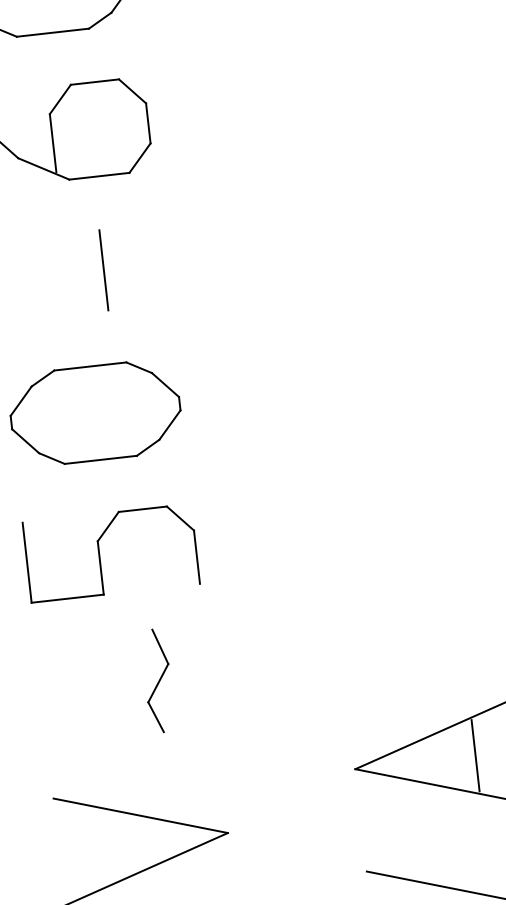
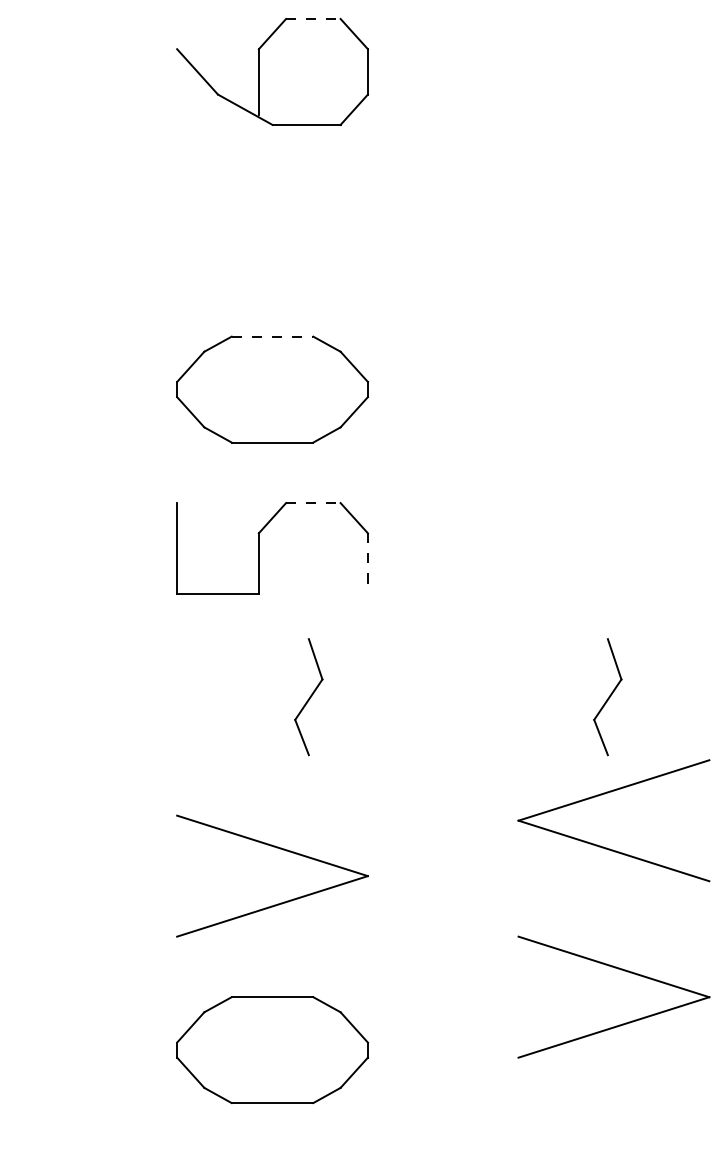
line: (95, 81) -> (313, 18), solid -> dashed
line: (103, 270) -> (299, 230), removed
line: (90, 366) -> (272, 336), solid -> dashed
line: (143, 509) -> (313, 503), solid -> dashed
line: (196, 558) -> (367, 564), solid -> dashed
part: (421, 651) -> (607, 697), added
line: (475, 755) -> (654, 820), removed

